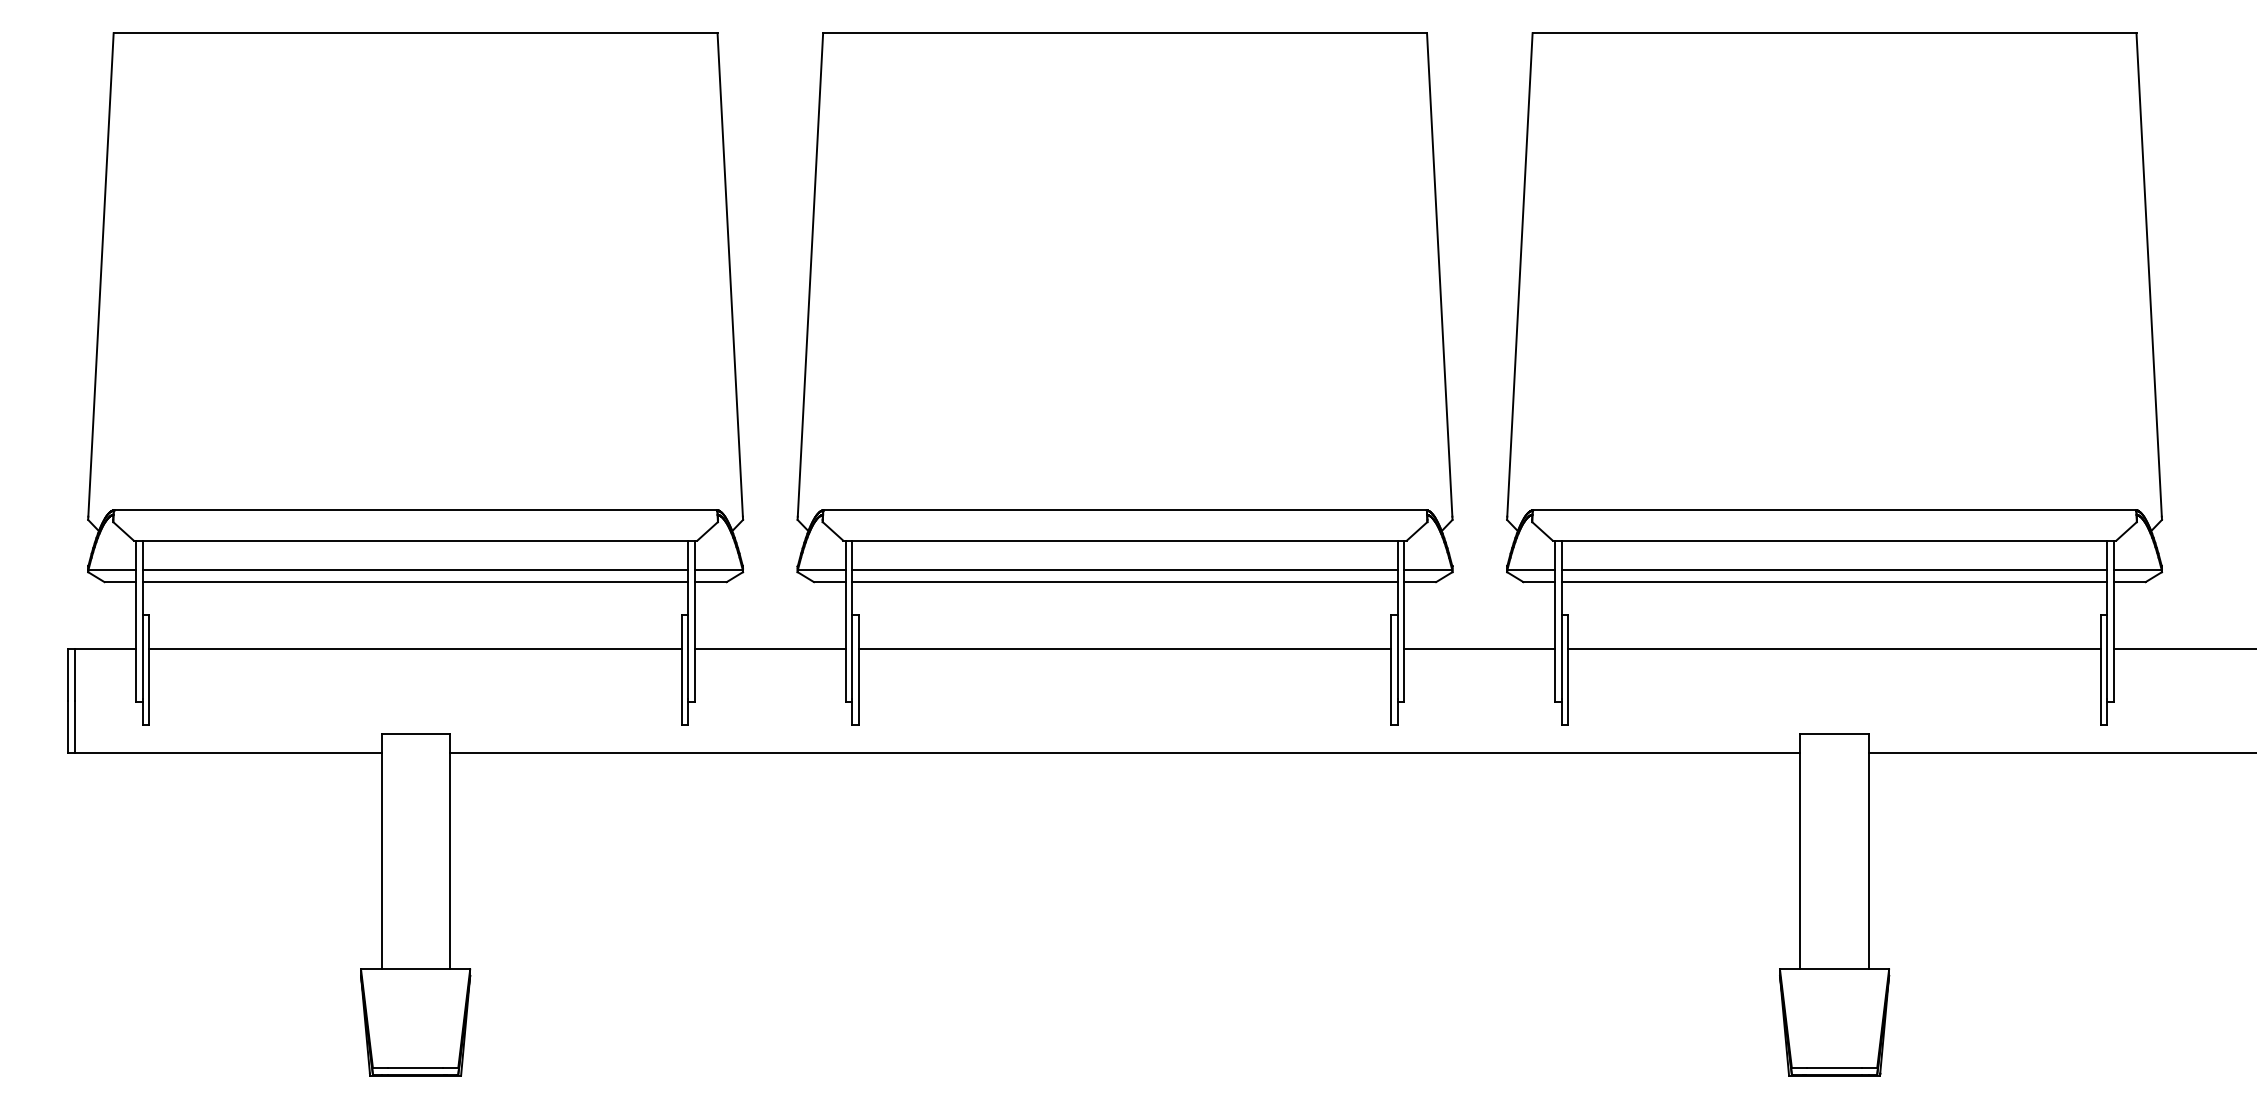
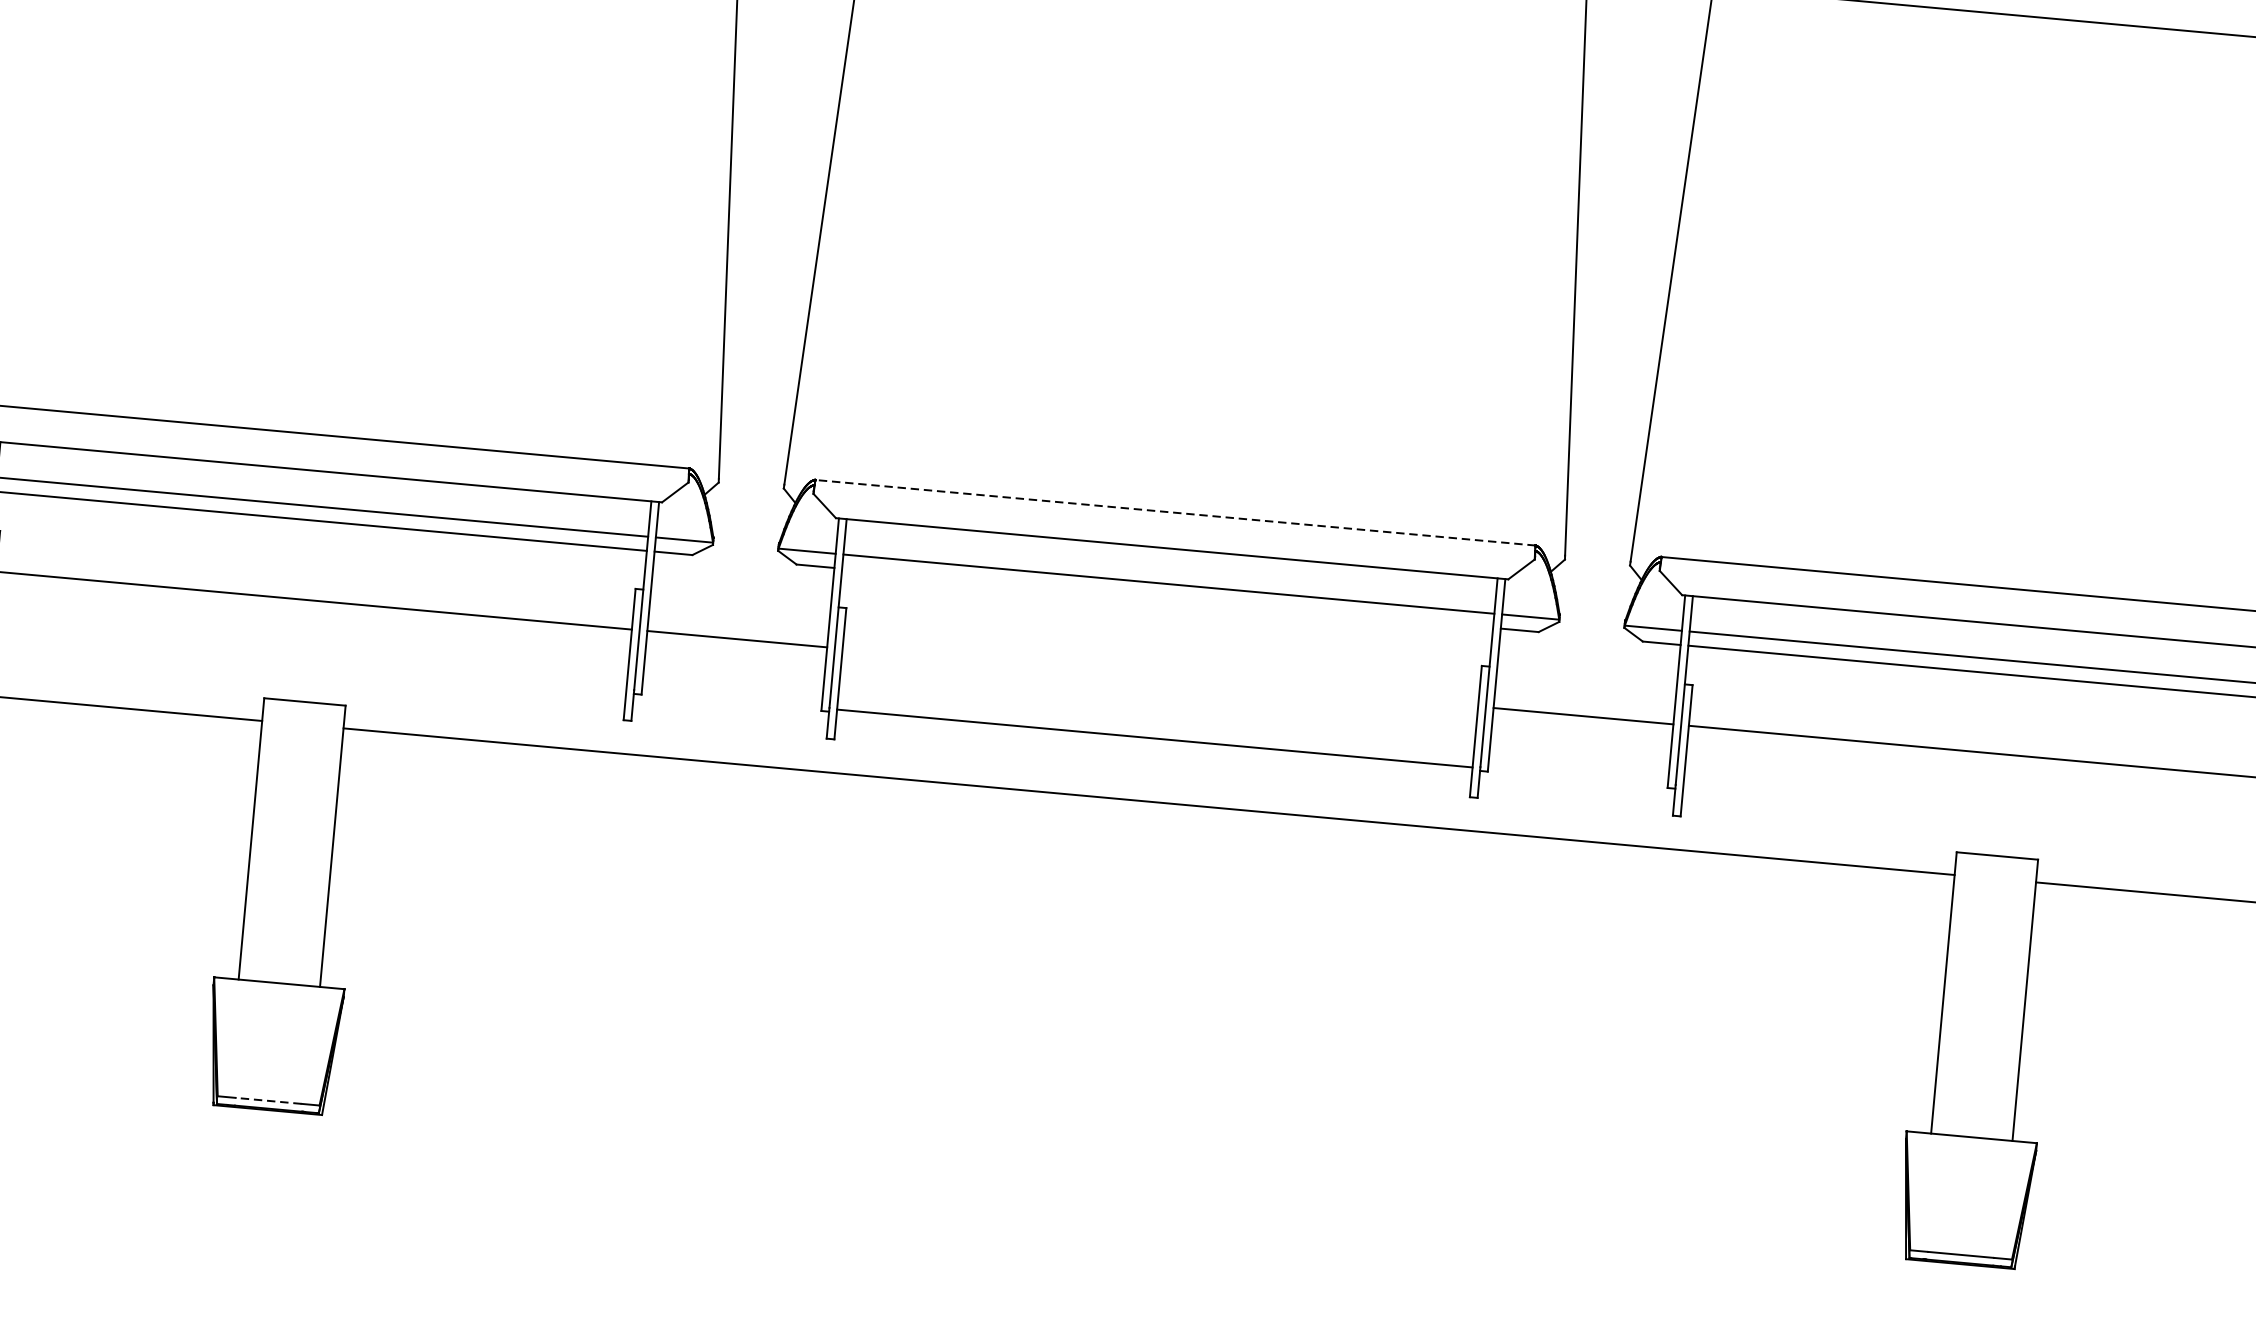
line: (1124, 510) -> (1174, 512), solid -> dashed
line: (1124, 582) -> (1166, 598), removed
line: (1124, 648) -> (1154, 738), moved
line: (415, 1068) -> (268, 1101), solid -> dashed

